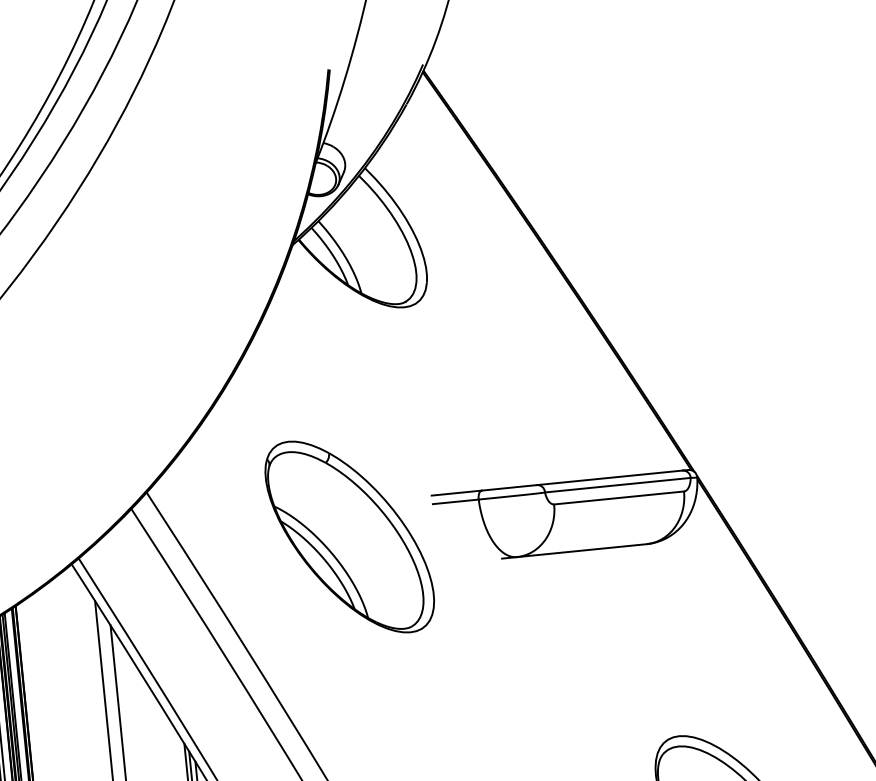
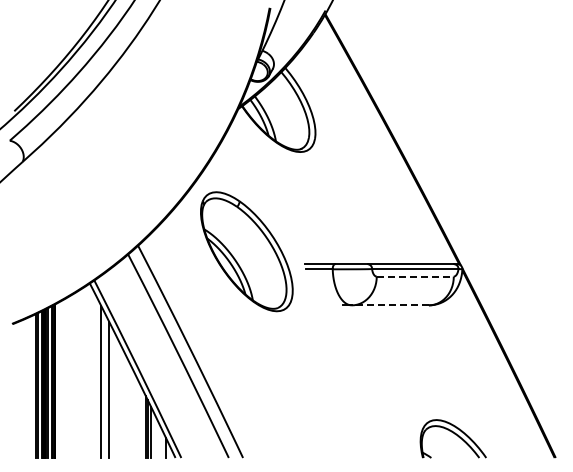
line: (619, 497) -> (415, 276), solid -> dashed
part: (349, 536) -> (246, 251), moved
line: (582, 550) -> (390, 305), solid -> dashed

